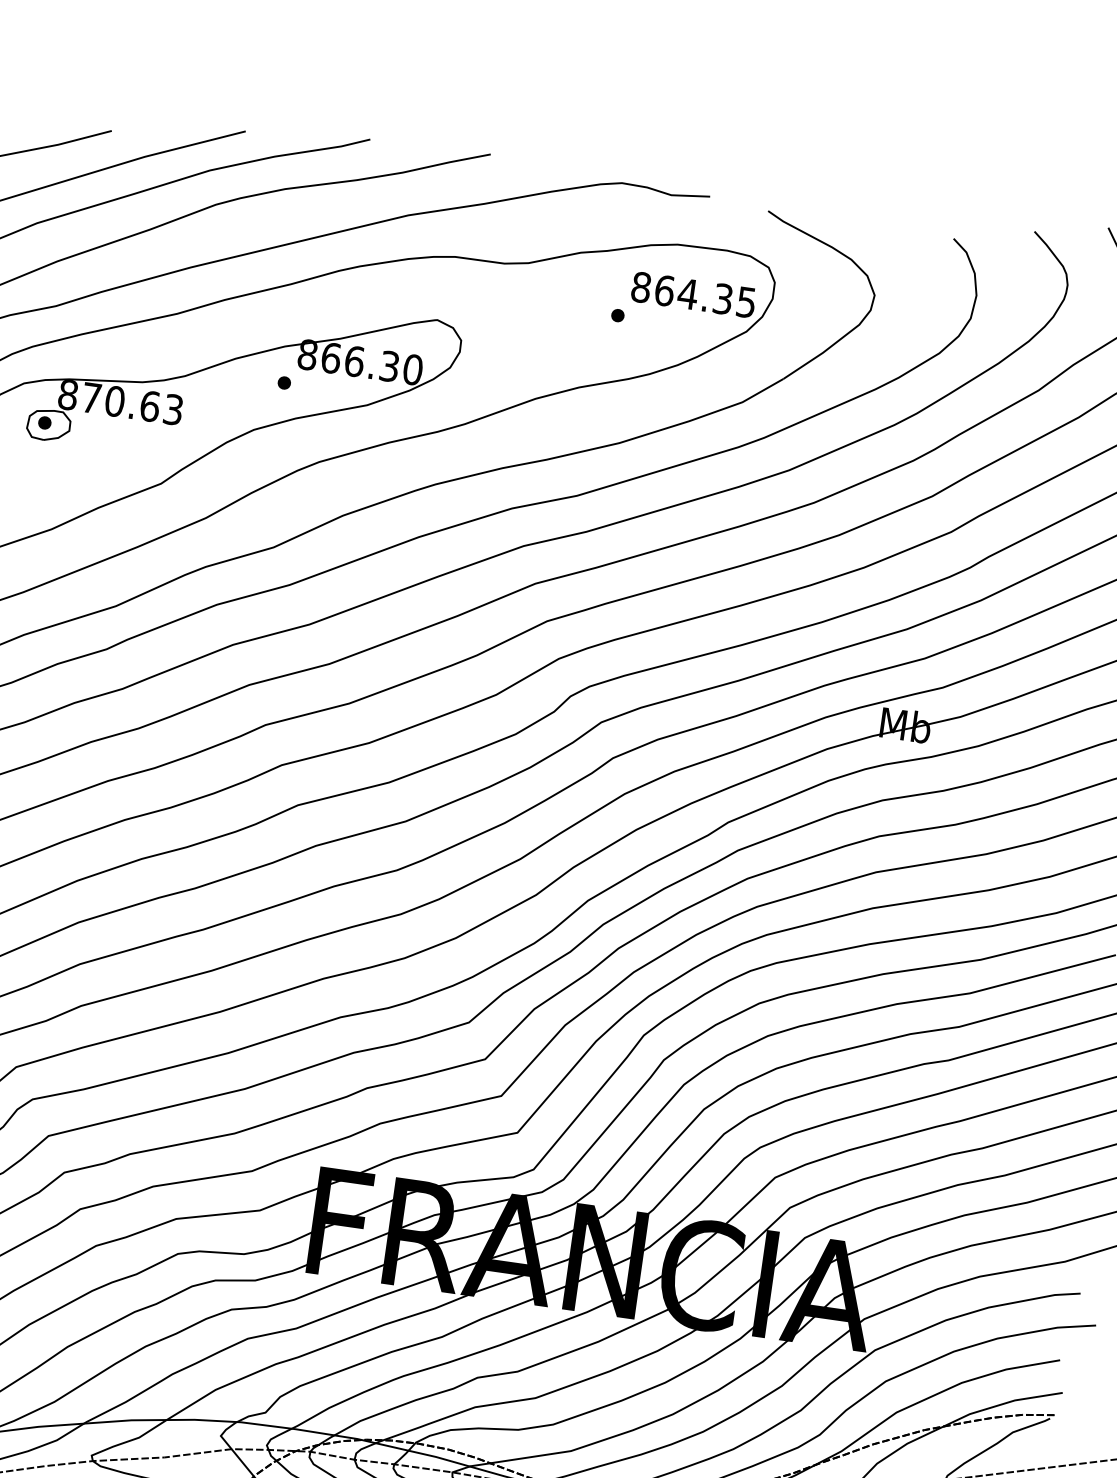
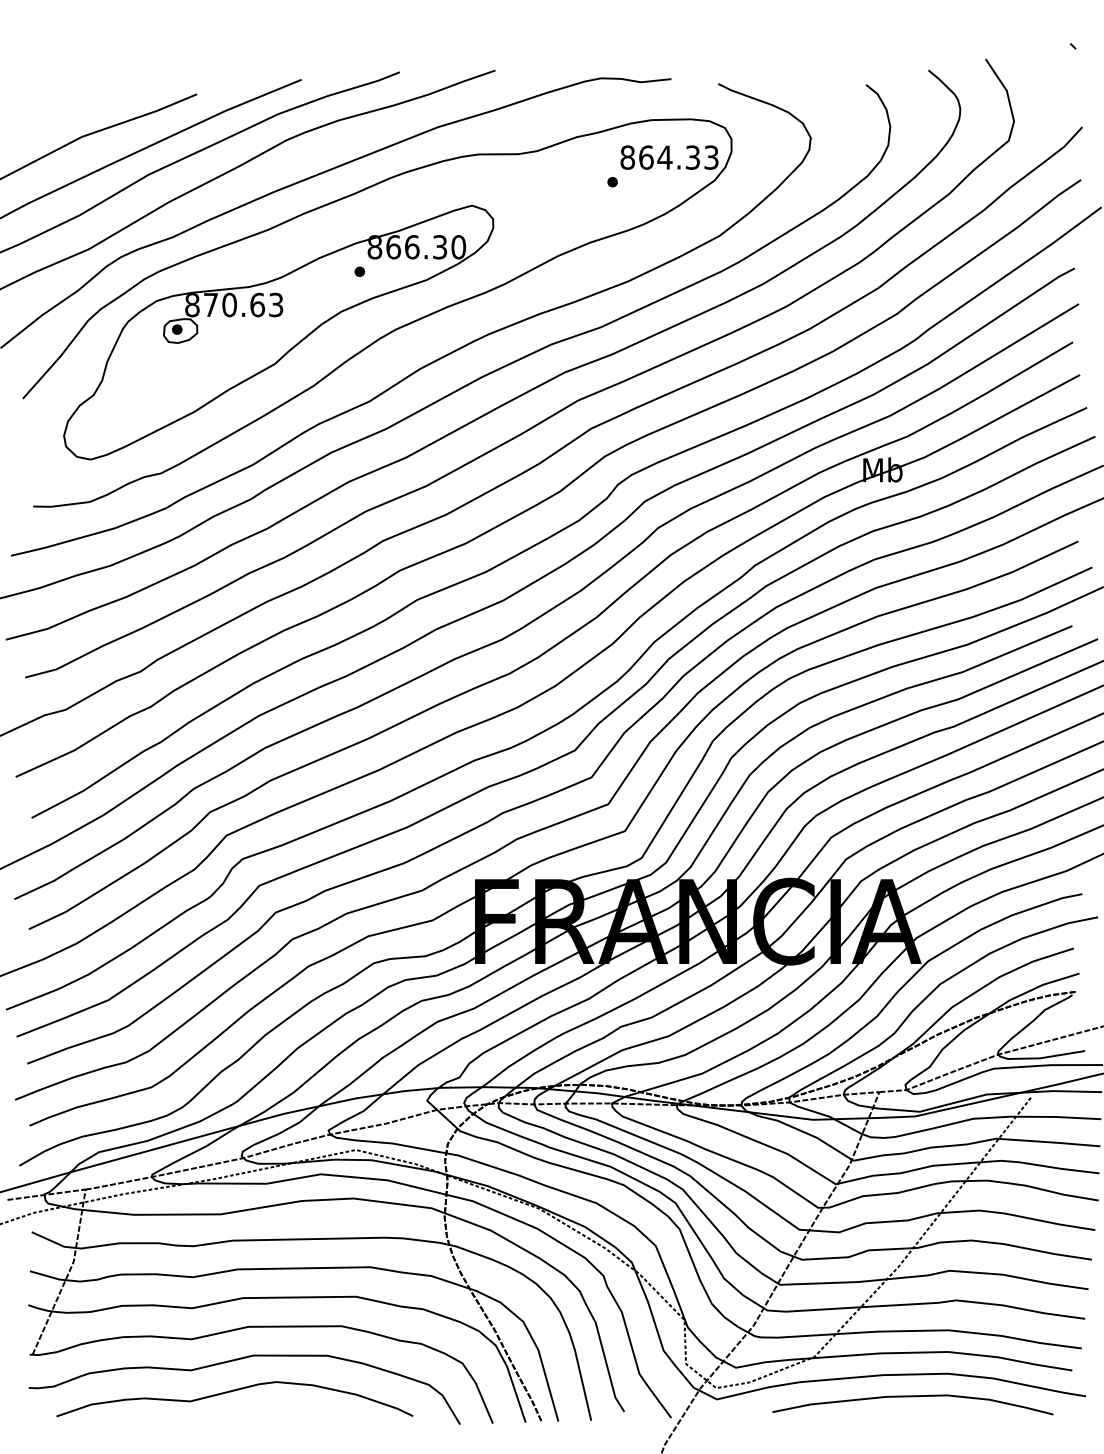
text: (746, 302) -> (711, 157), 864.35 -> 864.33

